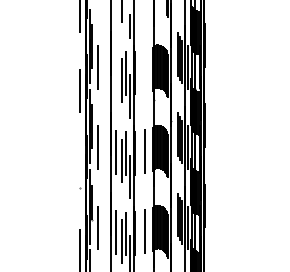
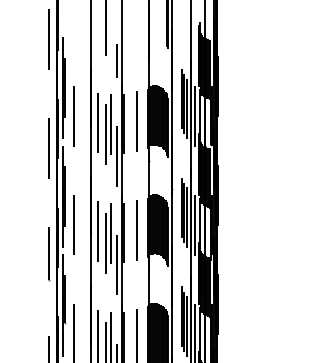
line: (144, 70) -> (136, 120), added
line: (116, 71) -> (98, 122), added
line: (80, 168) -> (49, 253), added

